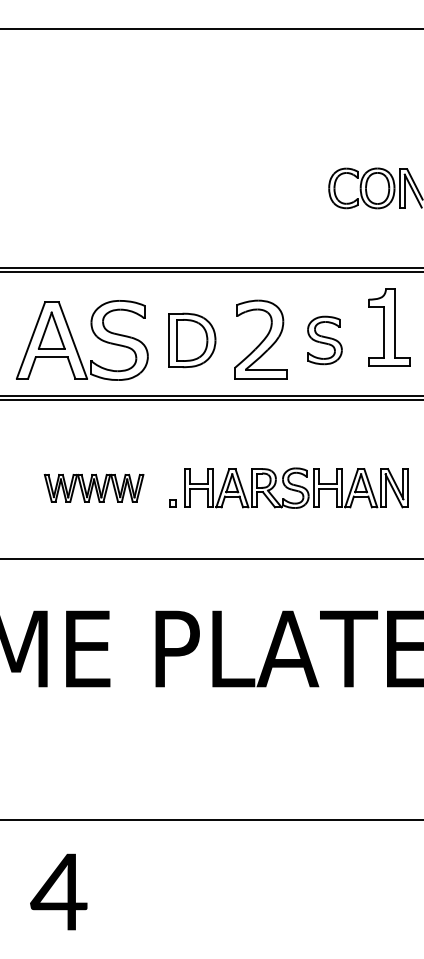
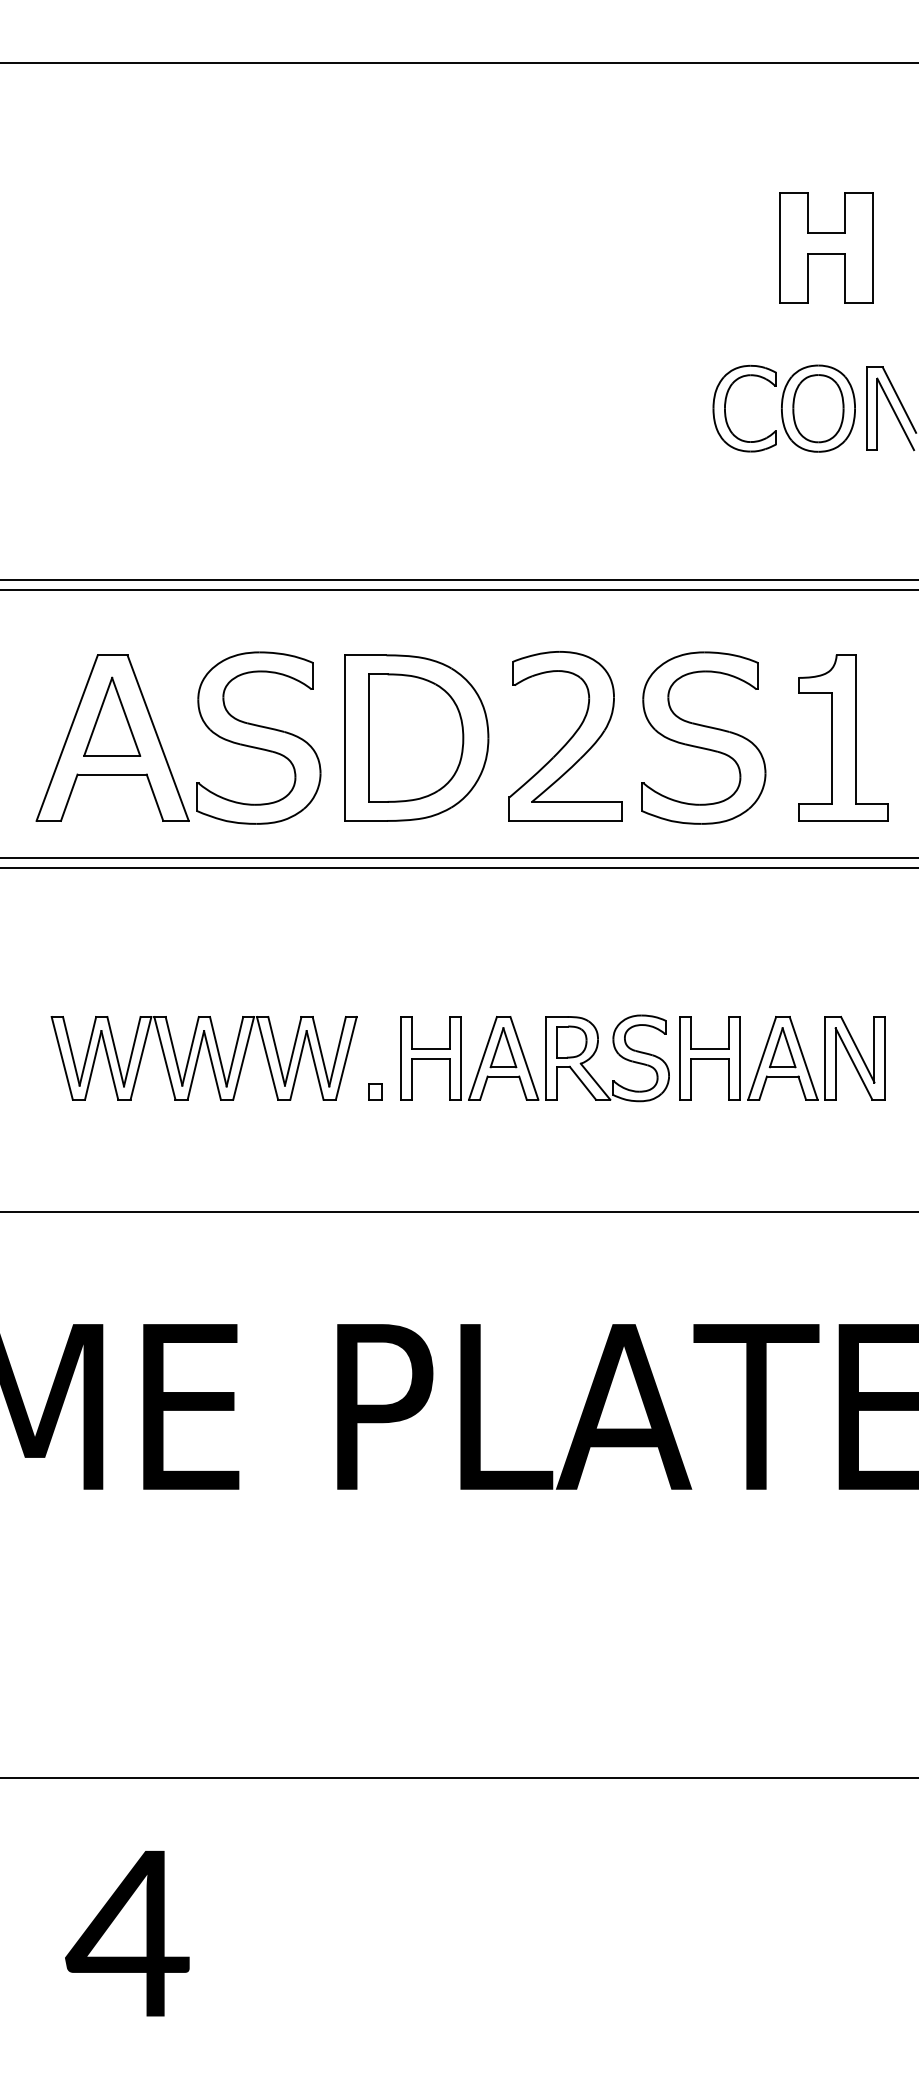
part: (381, 114) -> (826, 248), added
part: (389, 327) -> (844, 738), moved
part: (192, 340) -> (417, 738), size x1.43
part: (324, 340) -> (703, 738), size x1.67
part: (93, 488) -> (202, 1059), size x1.43

